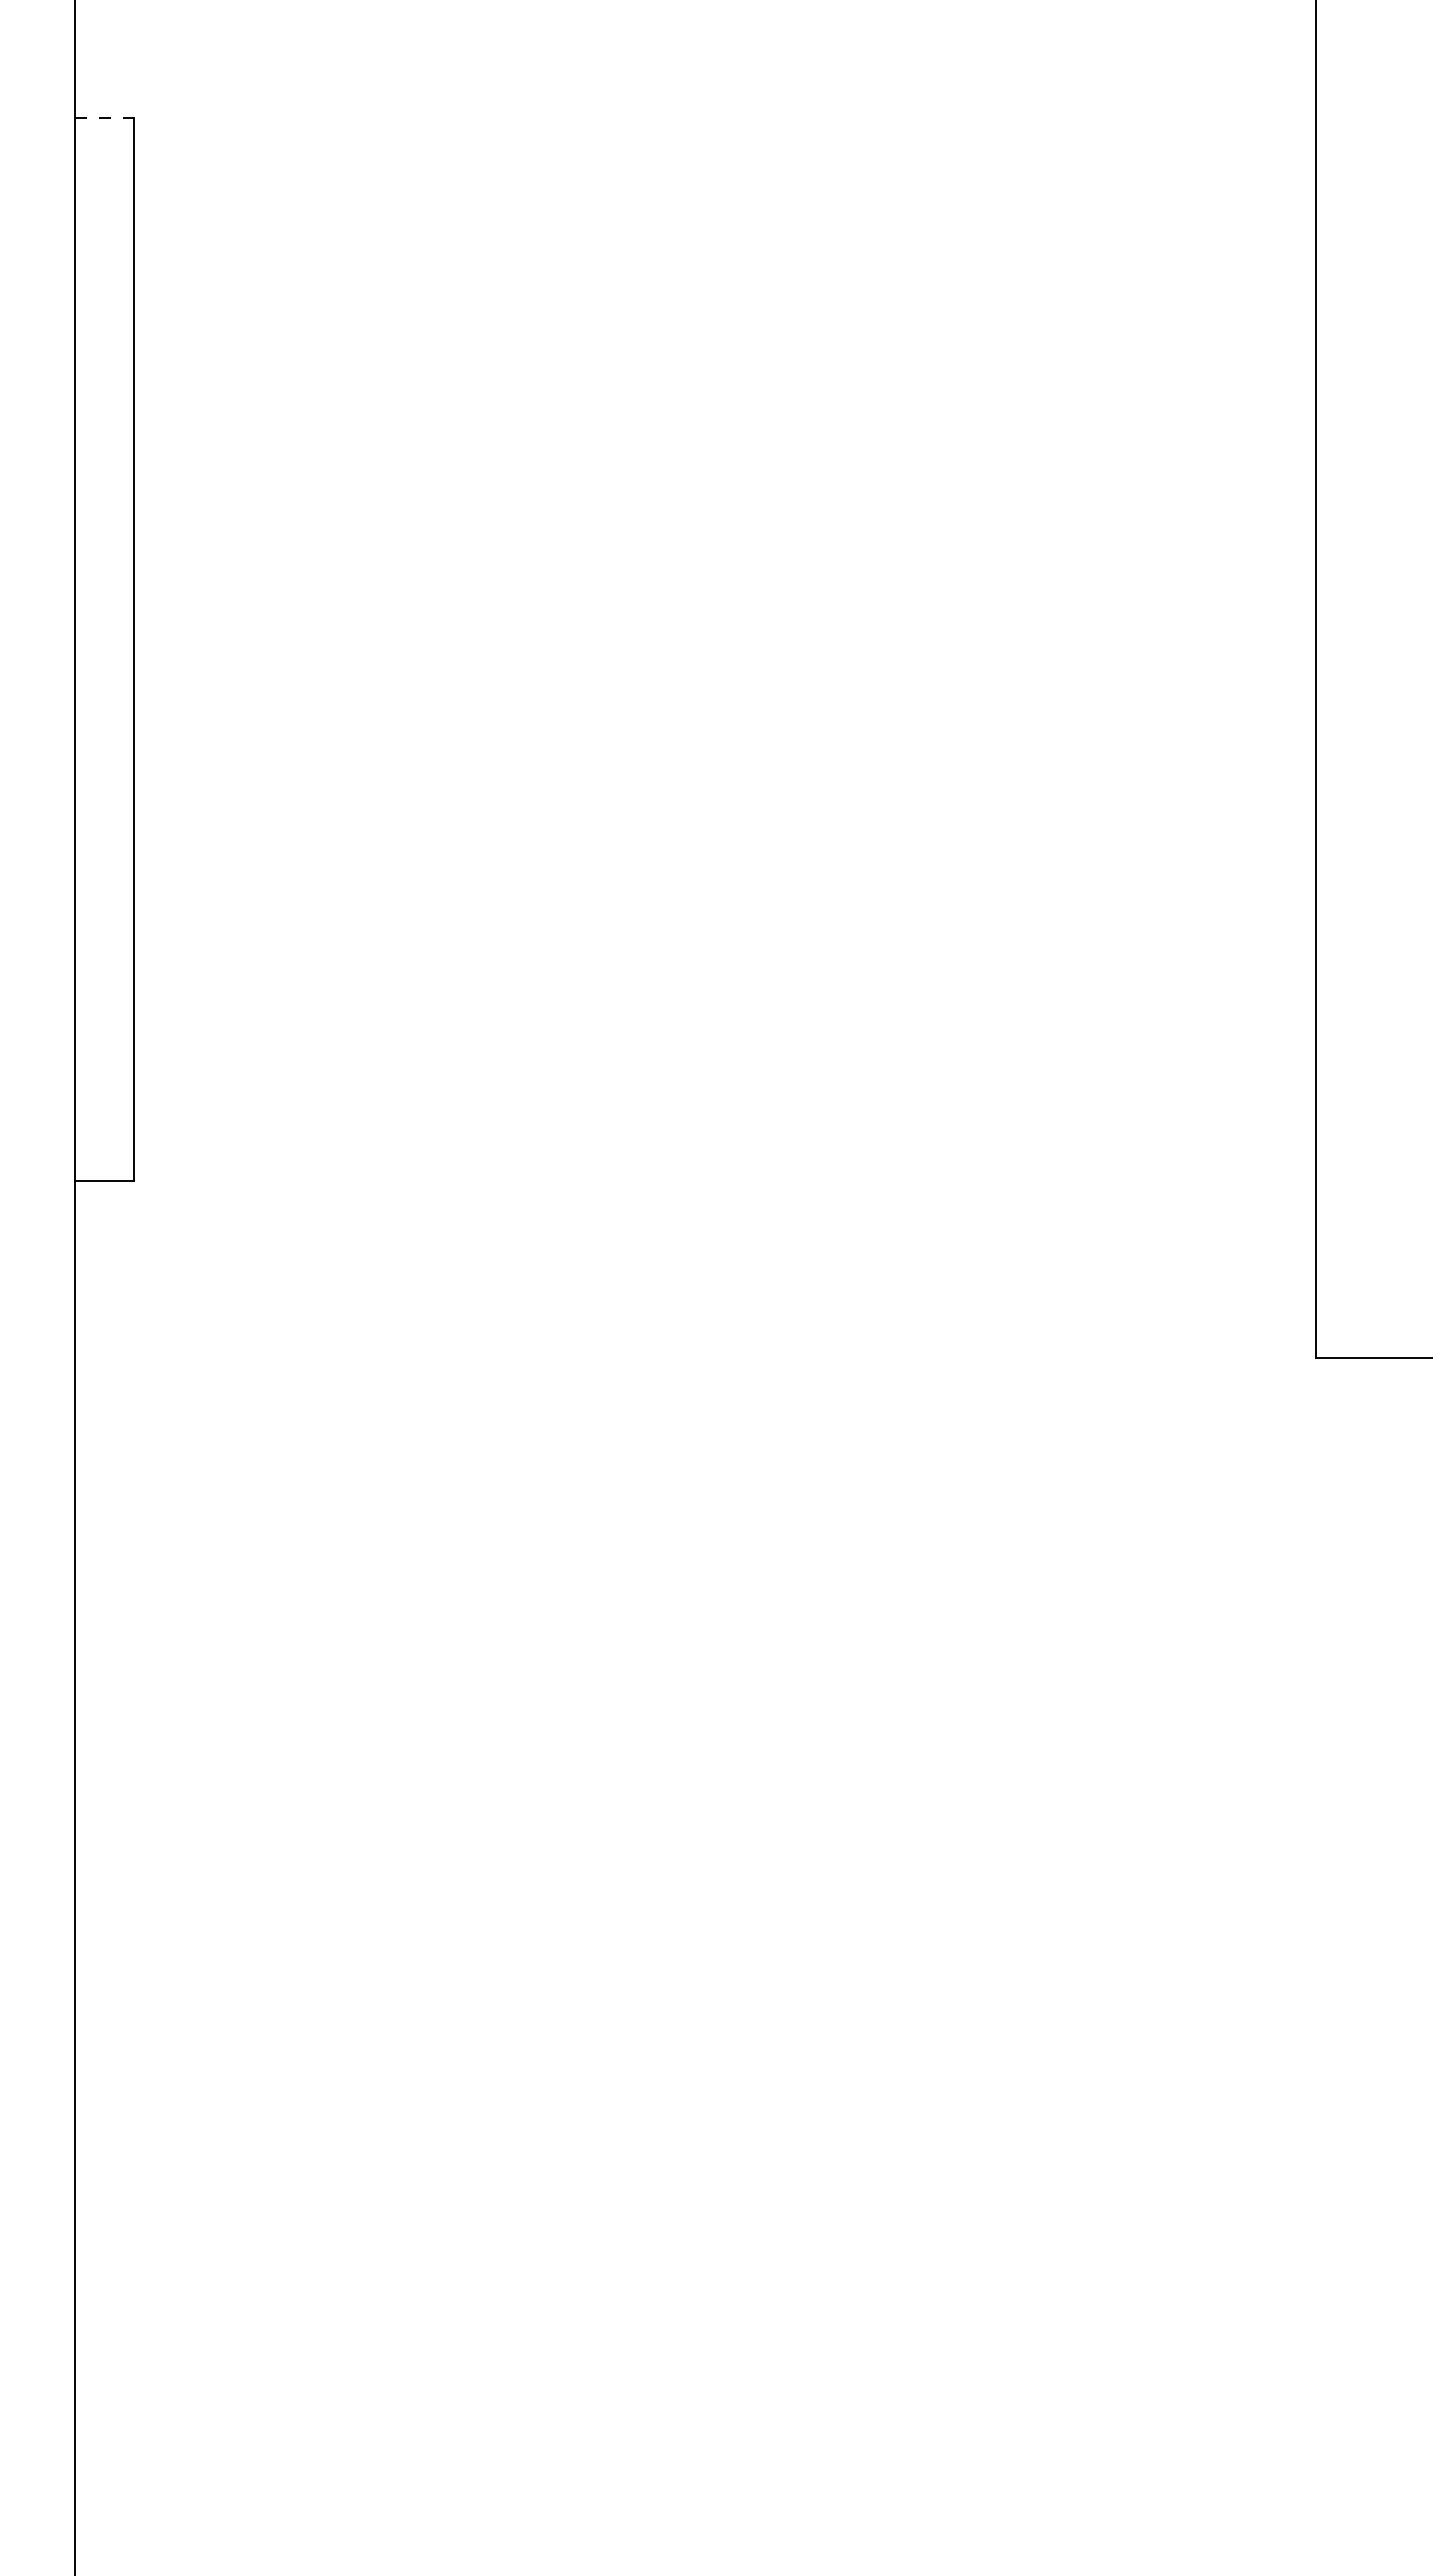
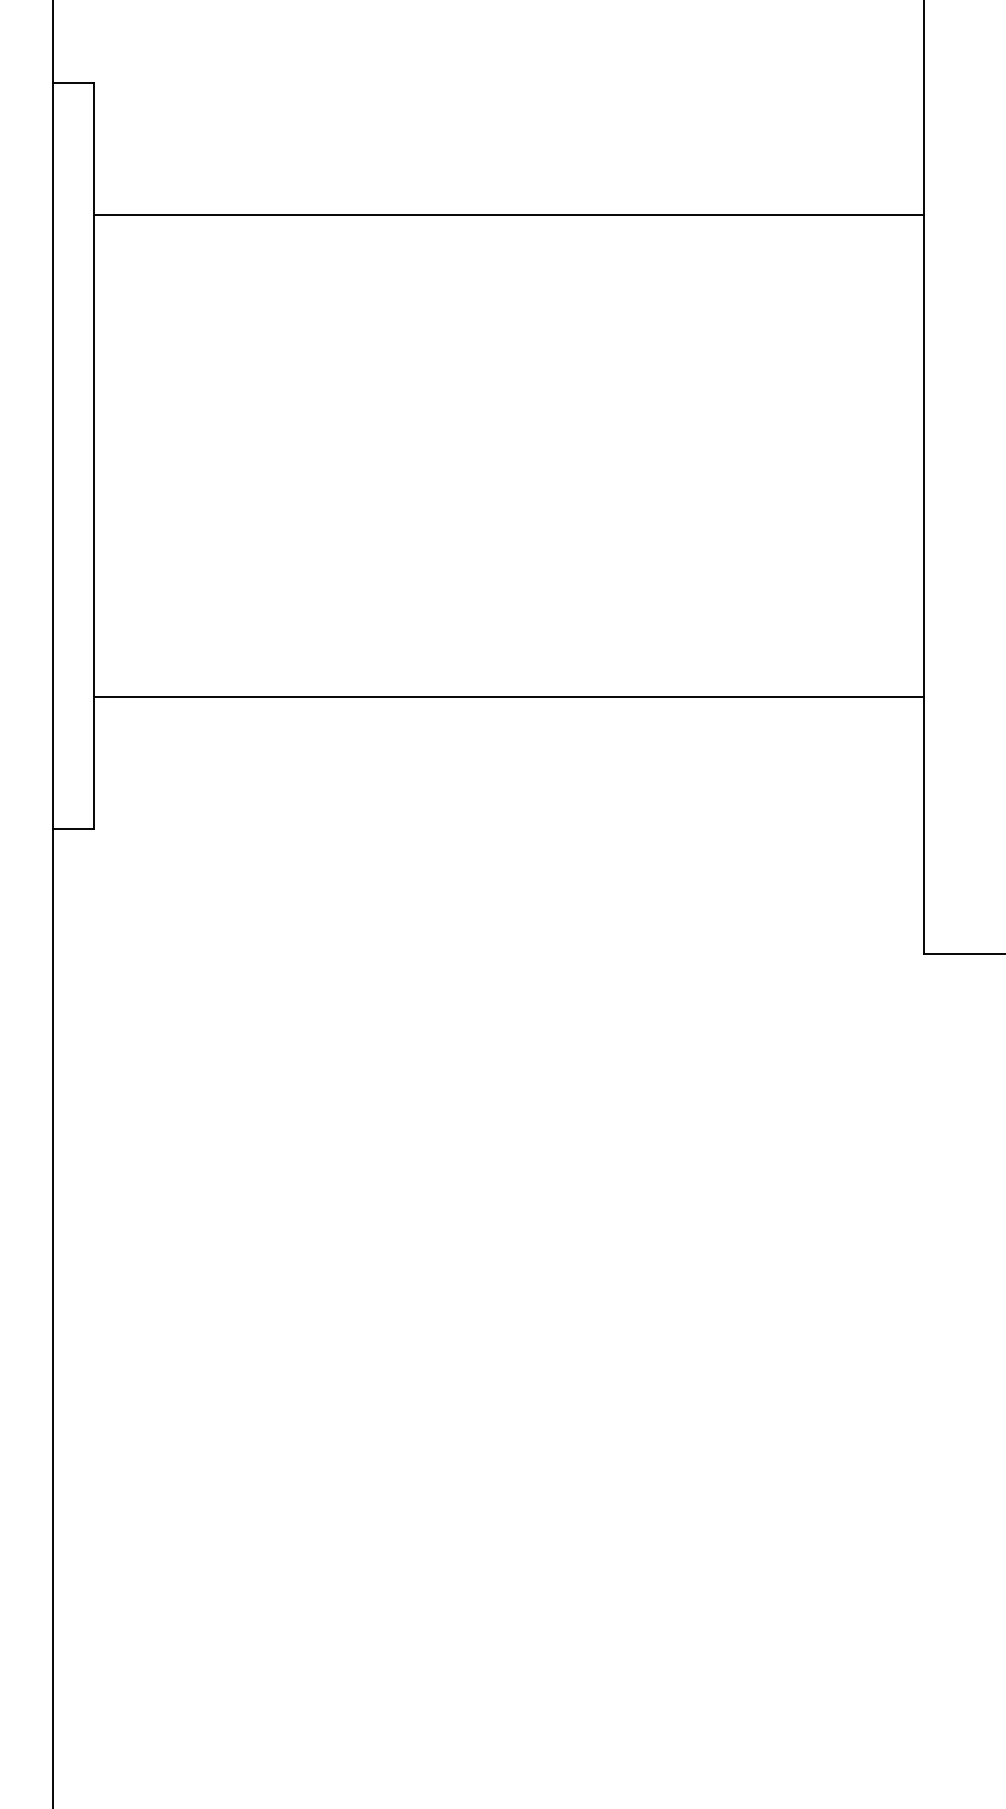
line: (104, 117) -> (73, 82), dashed -> solid
line: (725, 306) -> (509, 215), added
line: (725, 992) -> (509, 696), added

